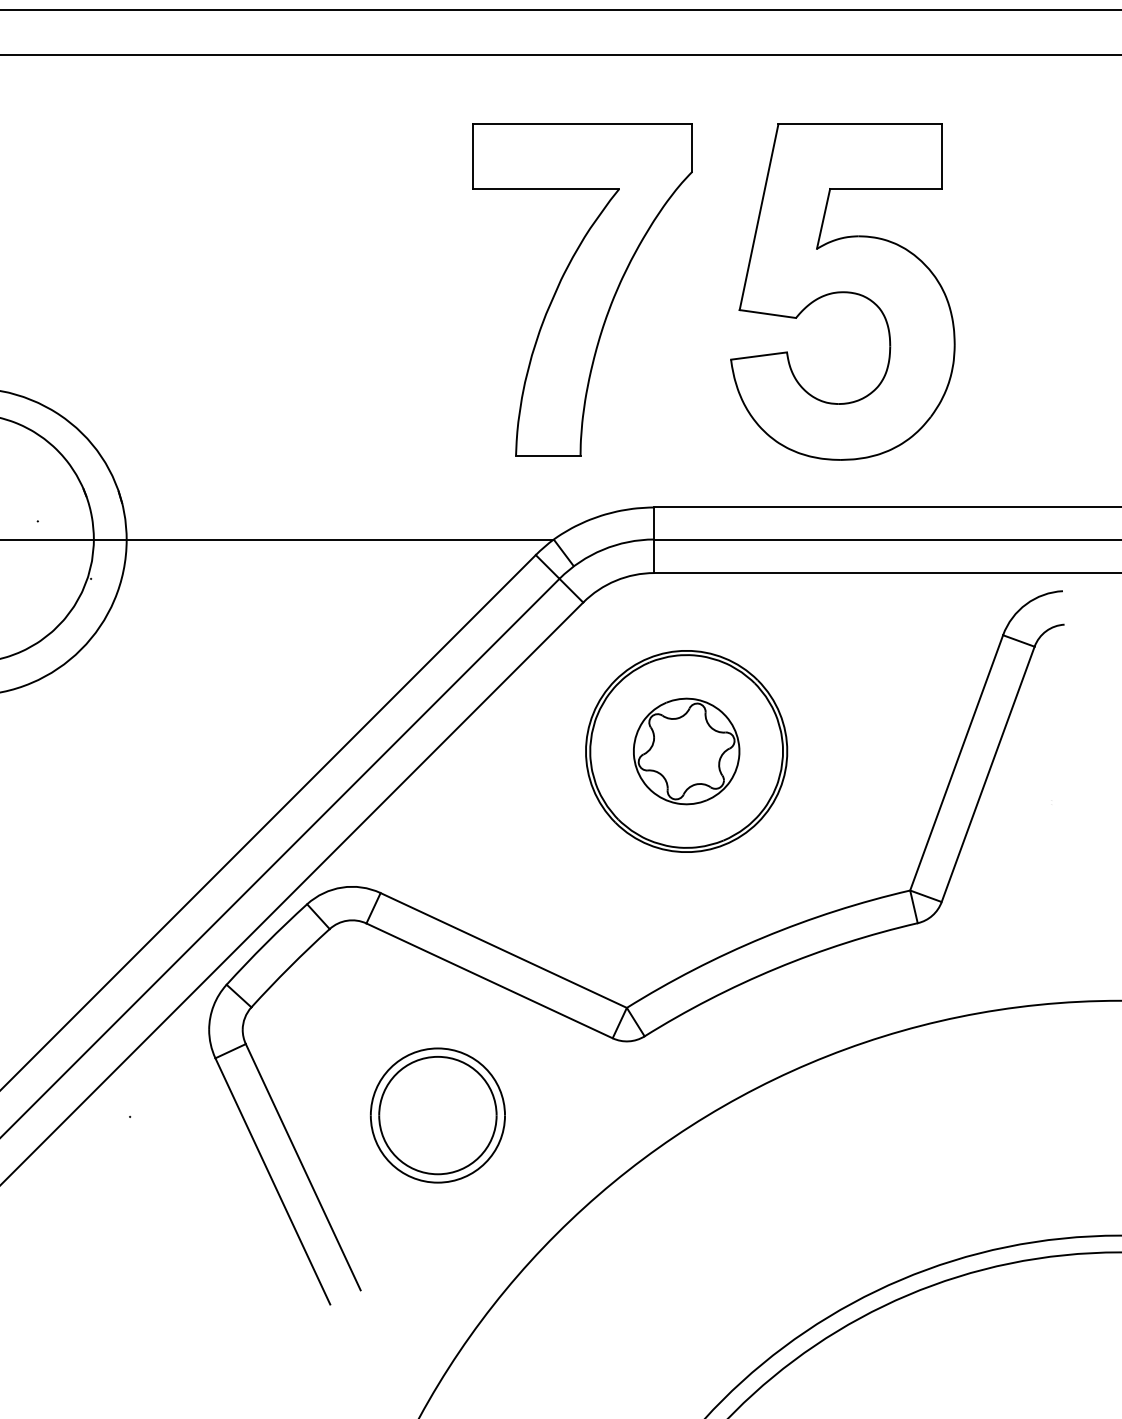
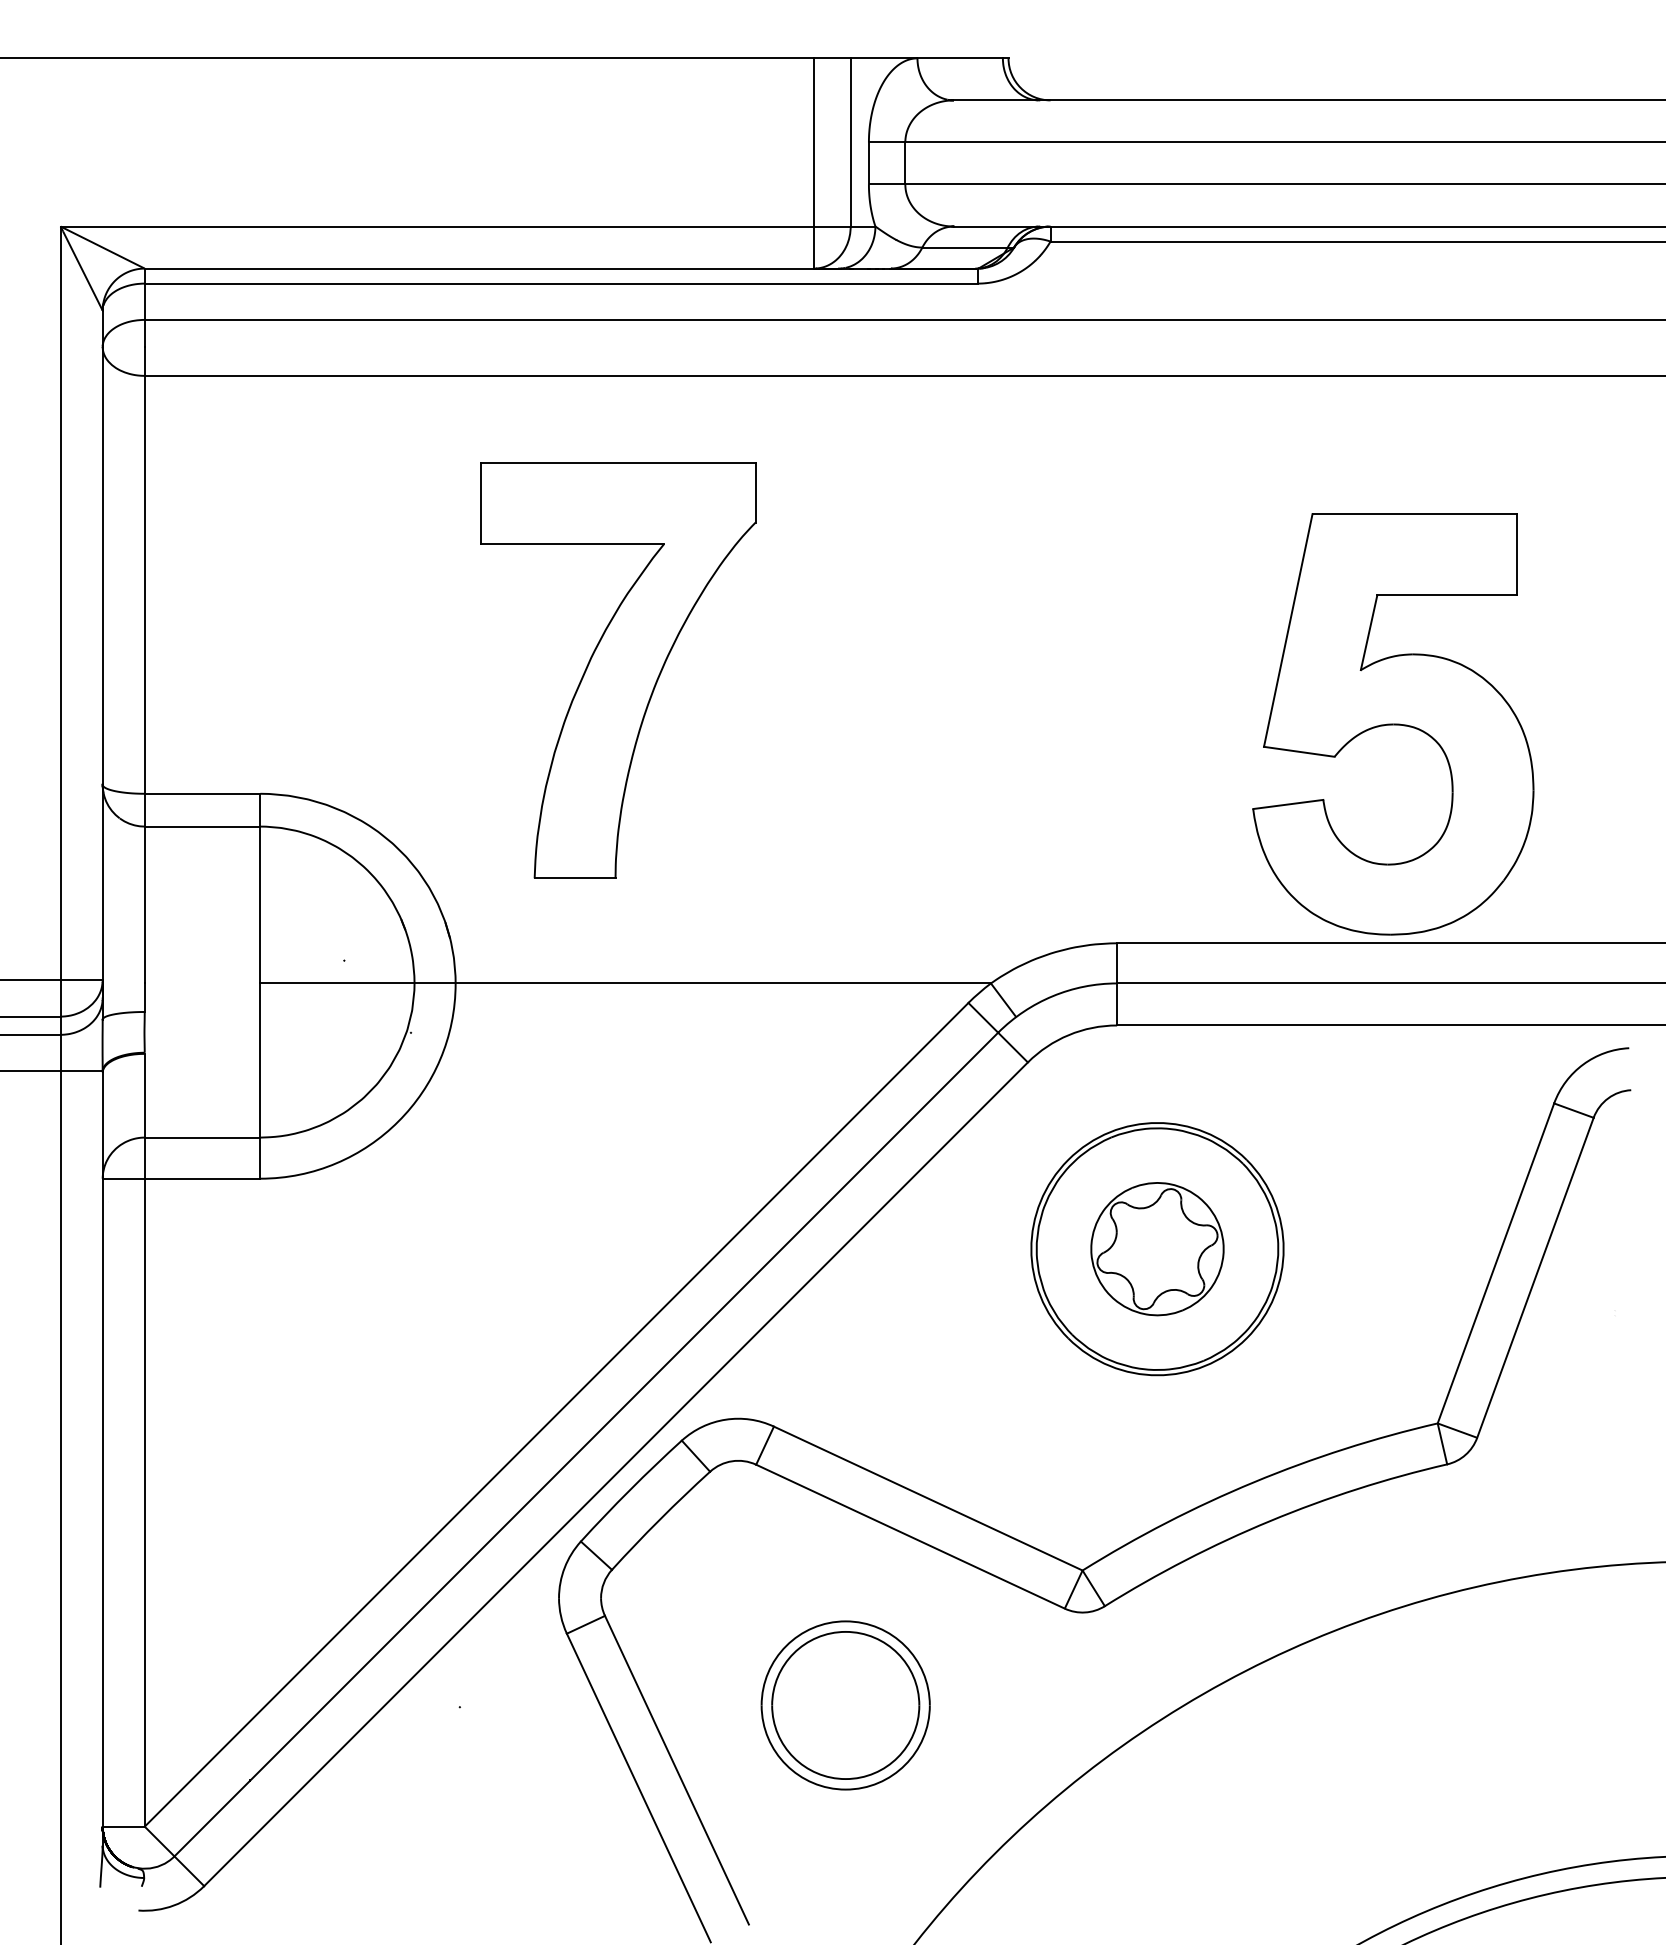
part: (582, 289) -> (618, 670), moved
part: (843, 292) -> (1393, 724), moved

